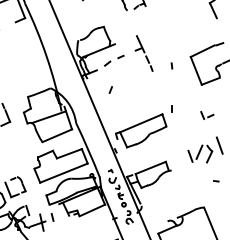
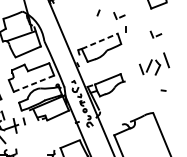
line: (110, 89) -> (98, 12), moved
part: (164, 93) -> (119, 15), added
line: (141, 123) -> (99, 41), solid -> dashed
line: (63, 173) -> (33, 84), solid -> dashed

